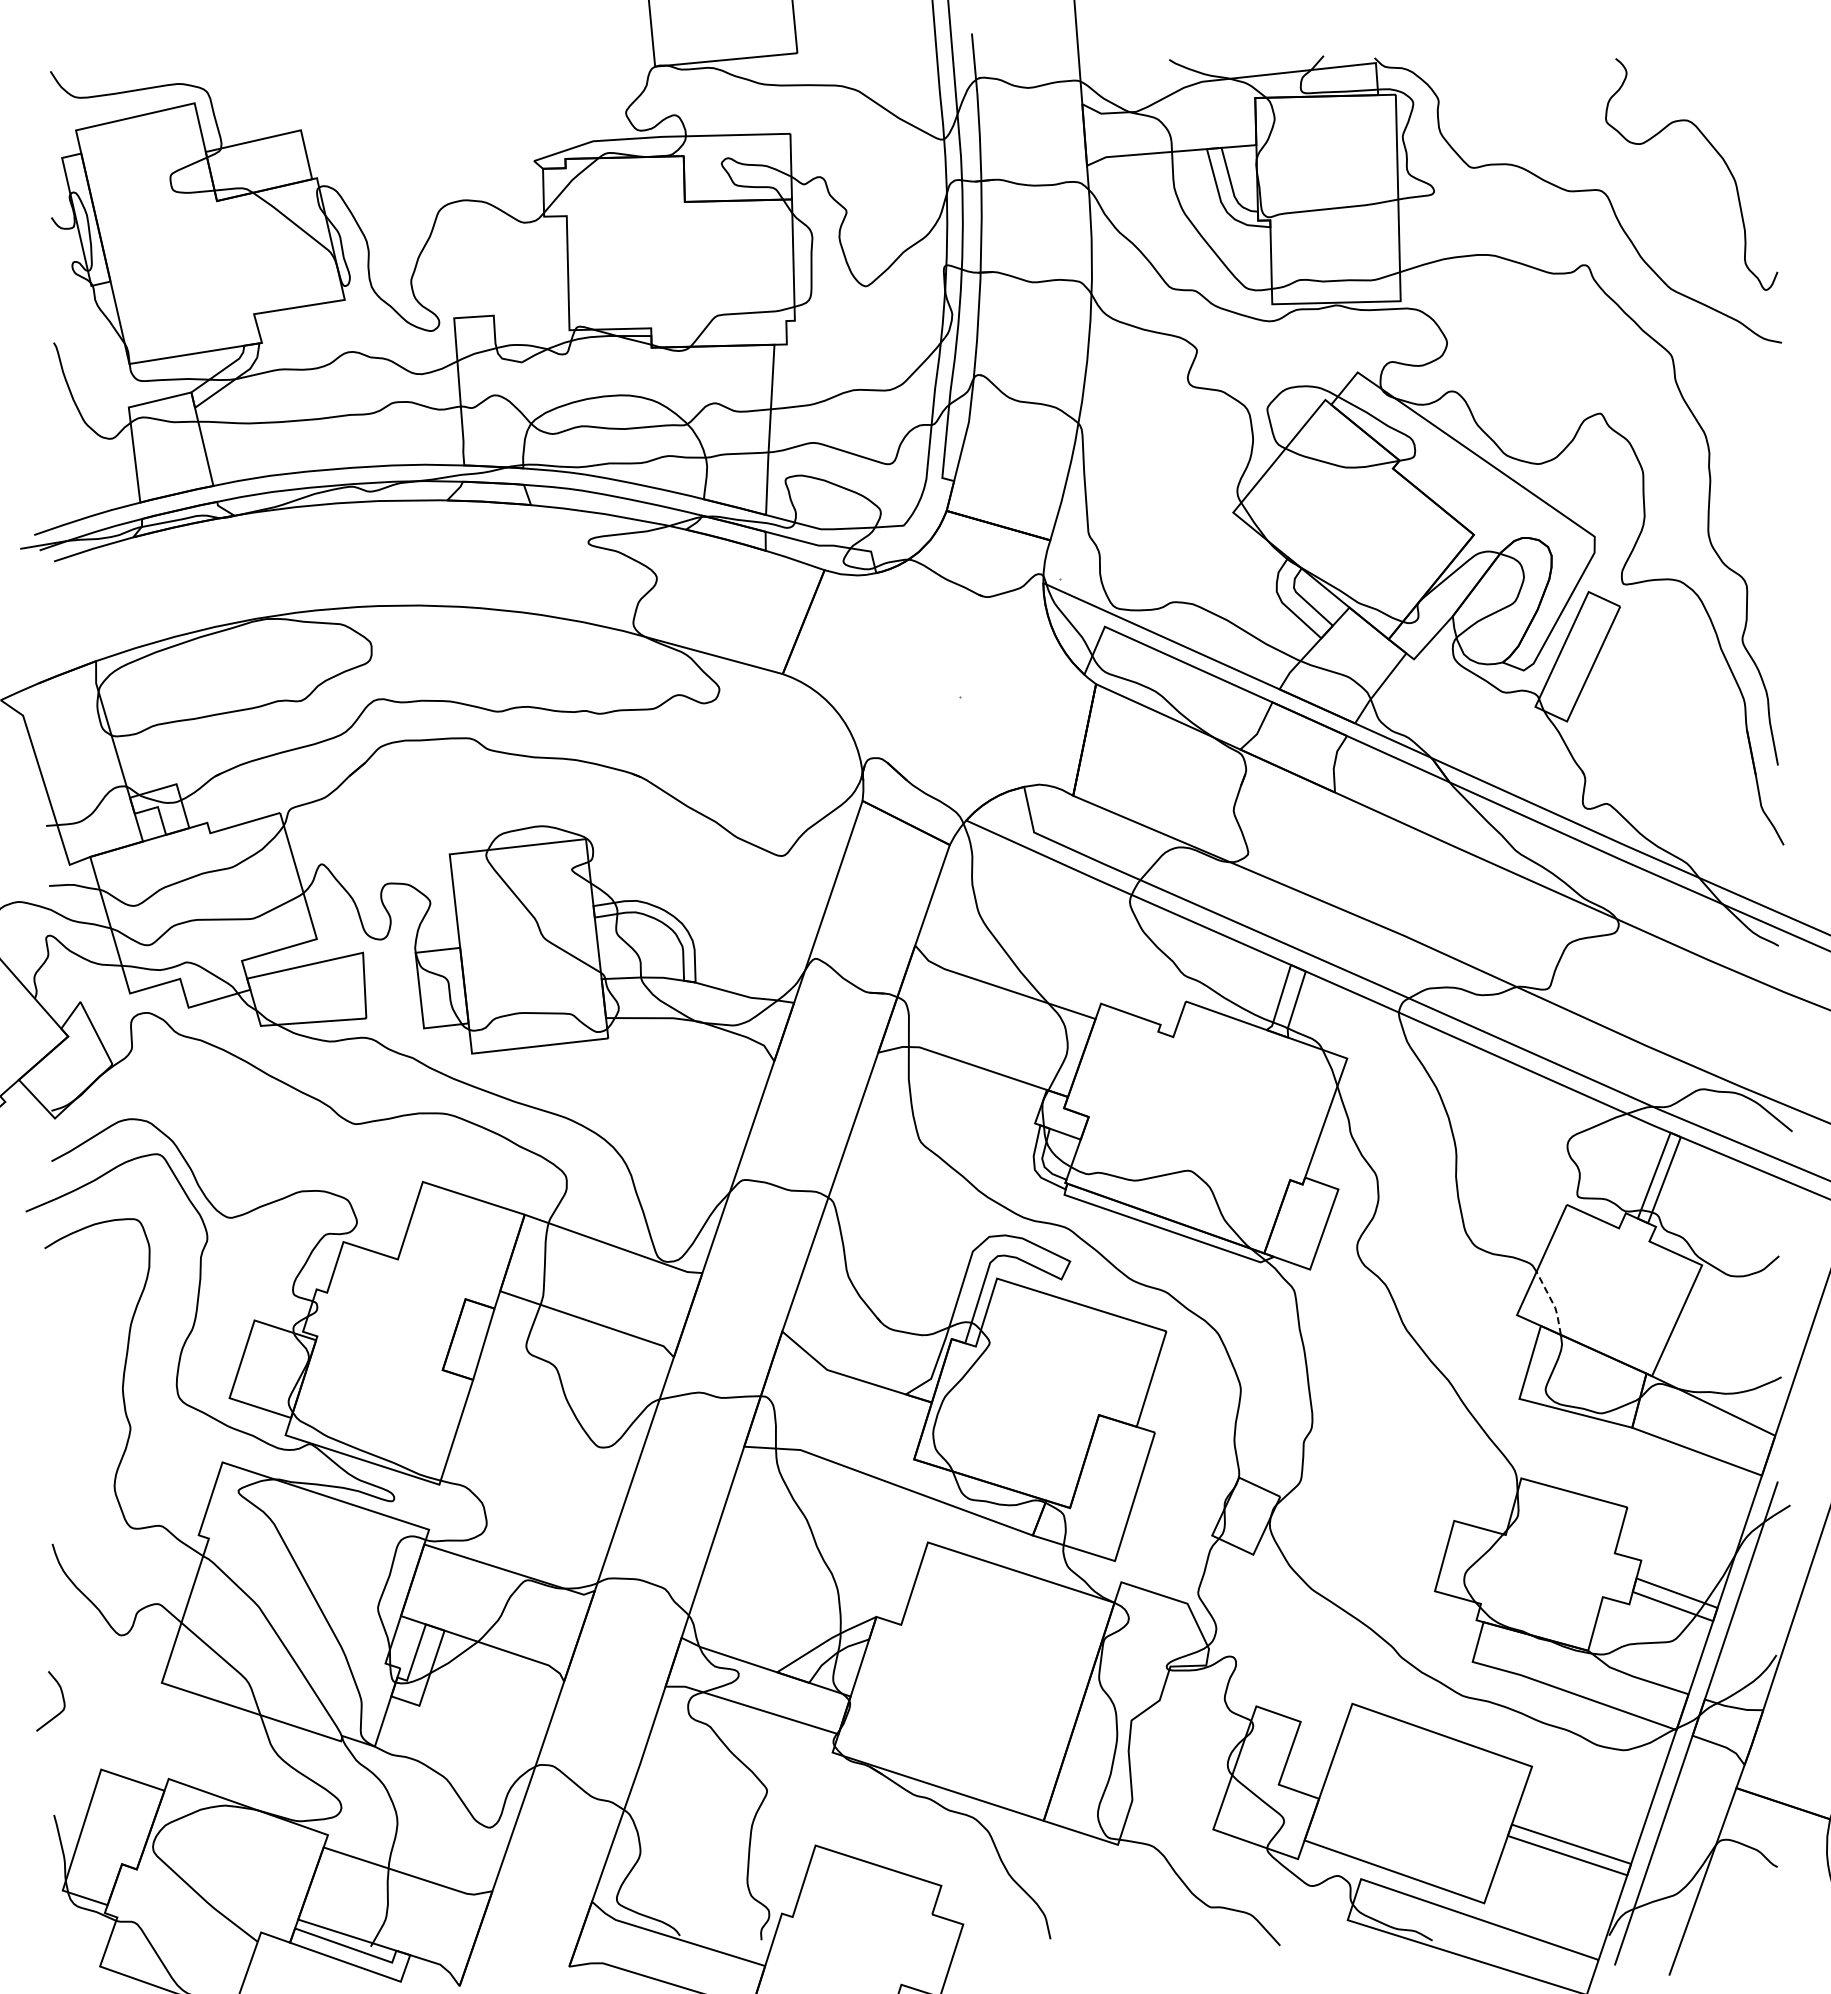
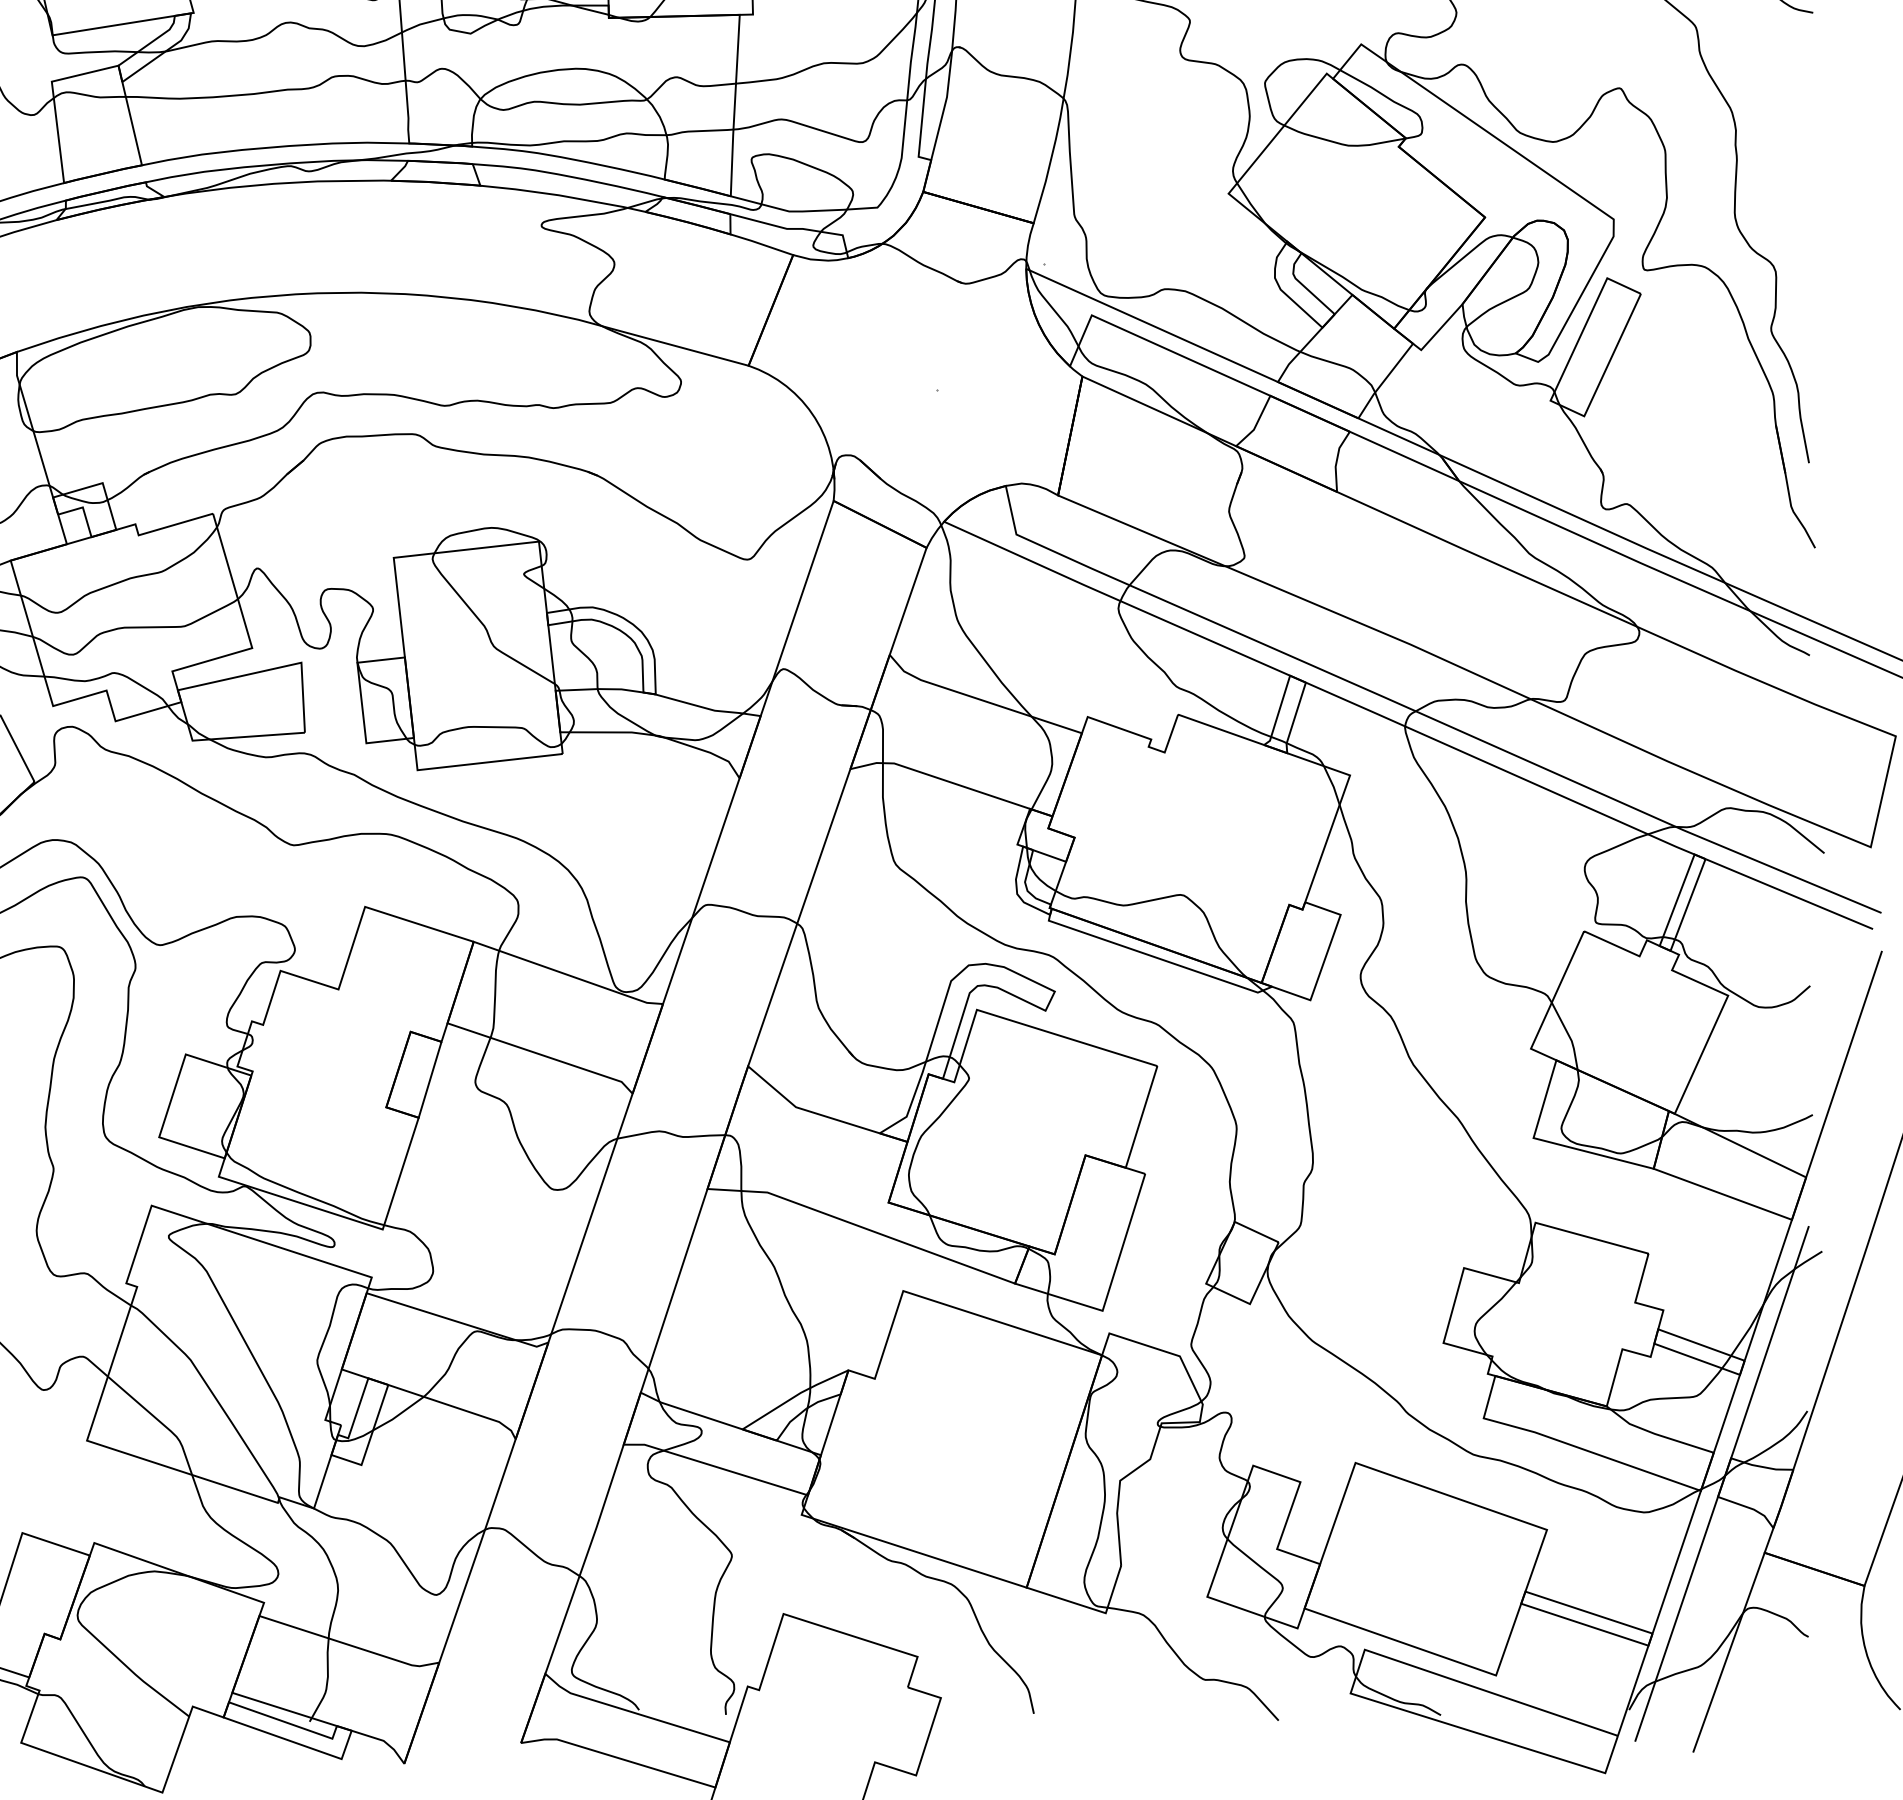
line: (1553, 1303) -> (1569, 1036), dashed -> solid

